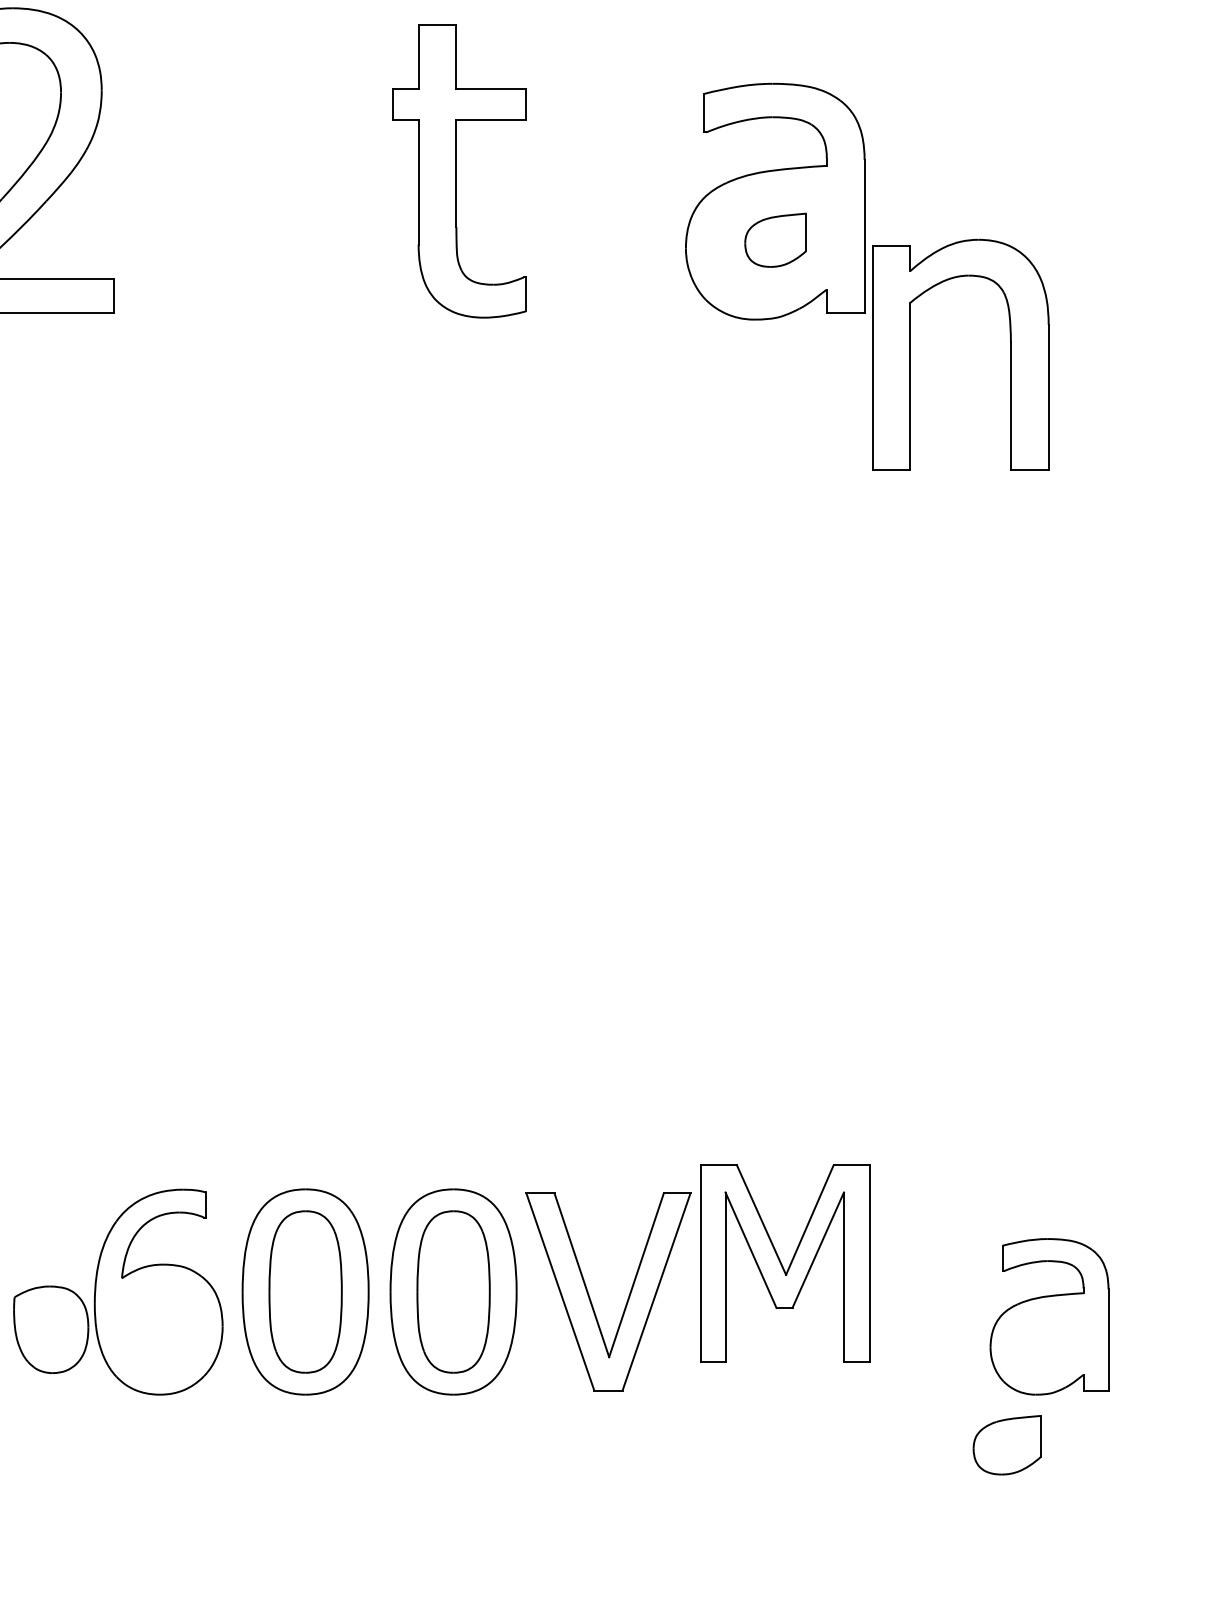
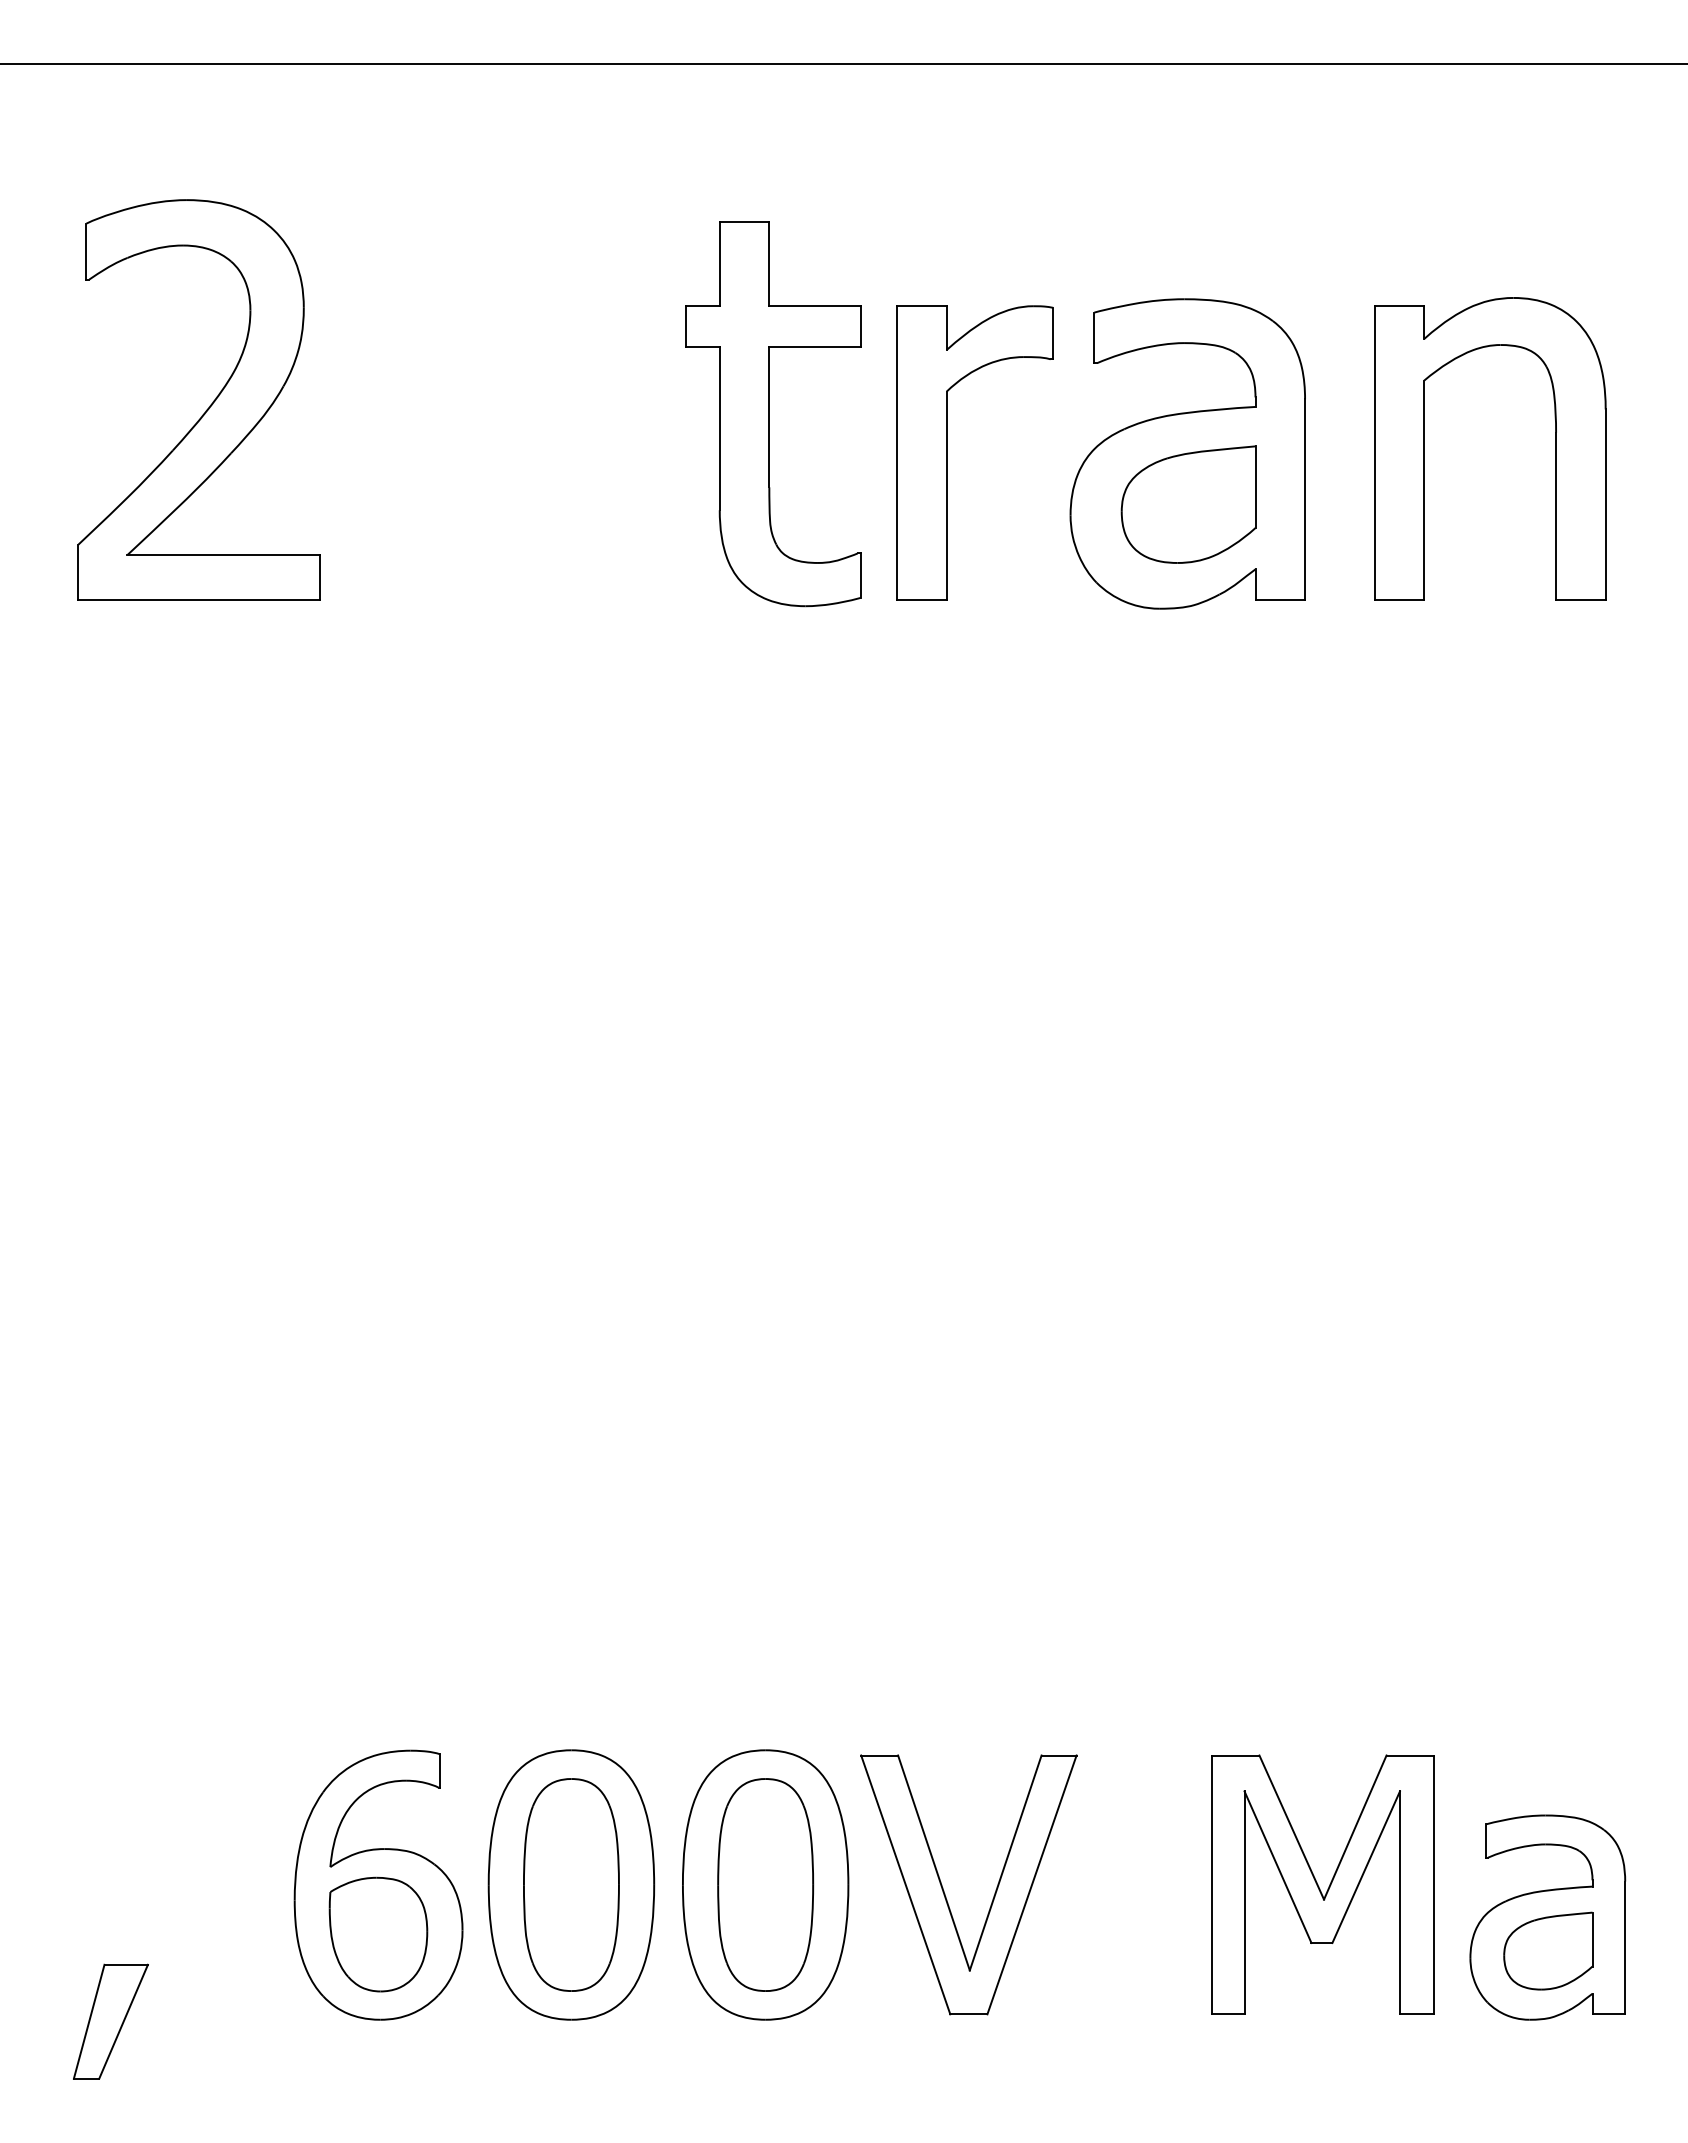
part: (592, 200) -> (947, 452), added
part: (775, 240) -> (1188, 504), size x1.67
part: (1010, 354) -> (1555, 448), moved
part: (784, 1263) -> (1322, 1884), moved
part: (51, 1329) -> (378, 1934), moved
part: (1007, 1444) -> (1548, 1950), moved

